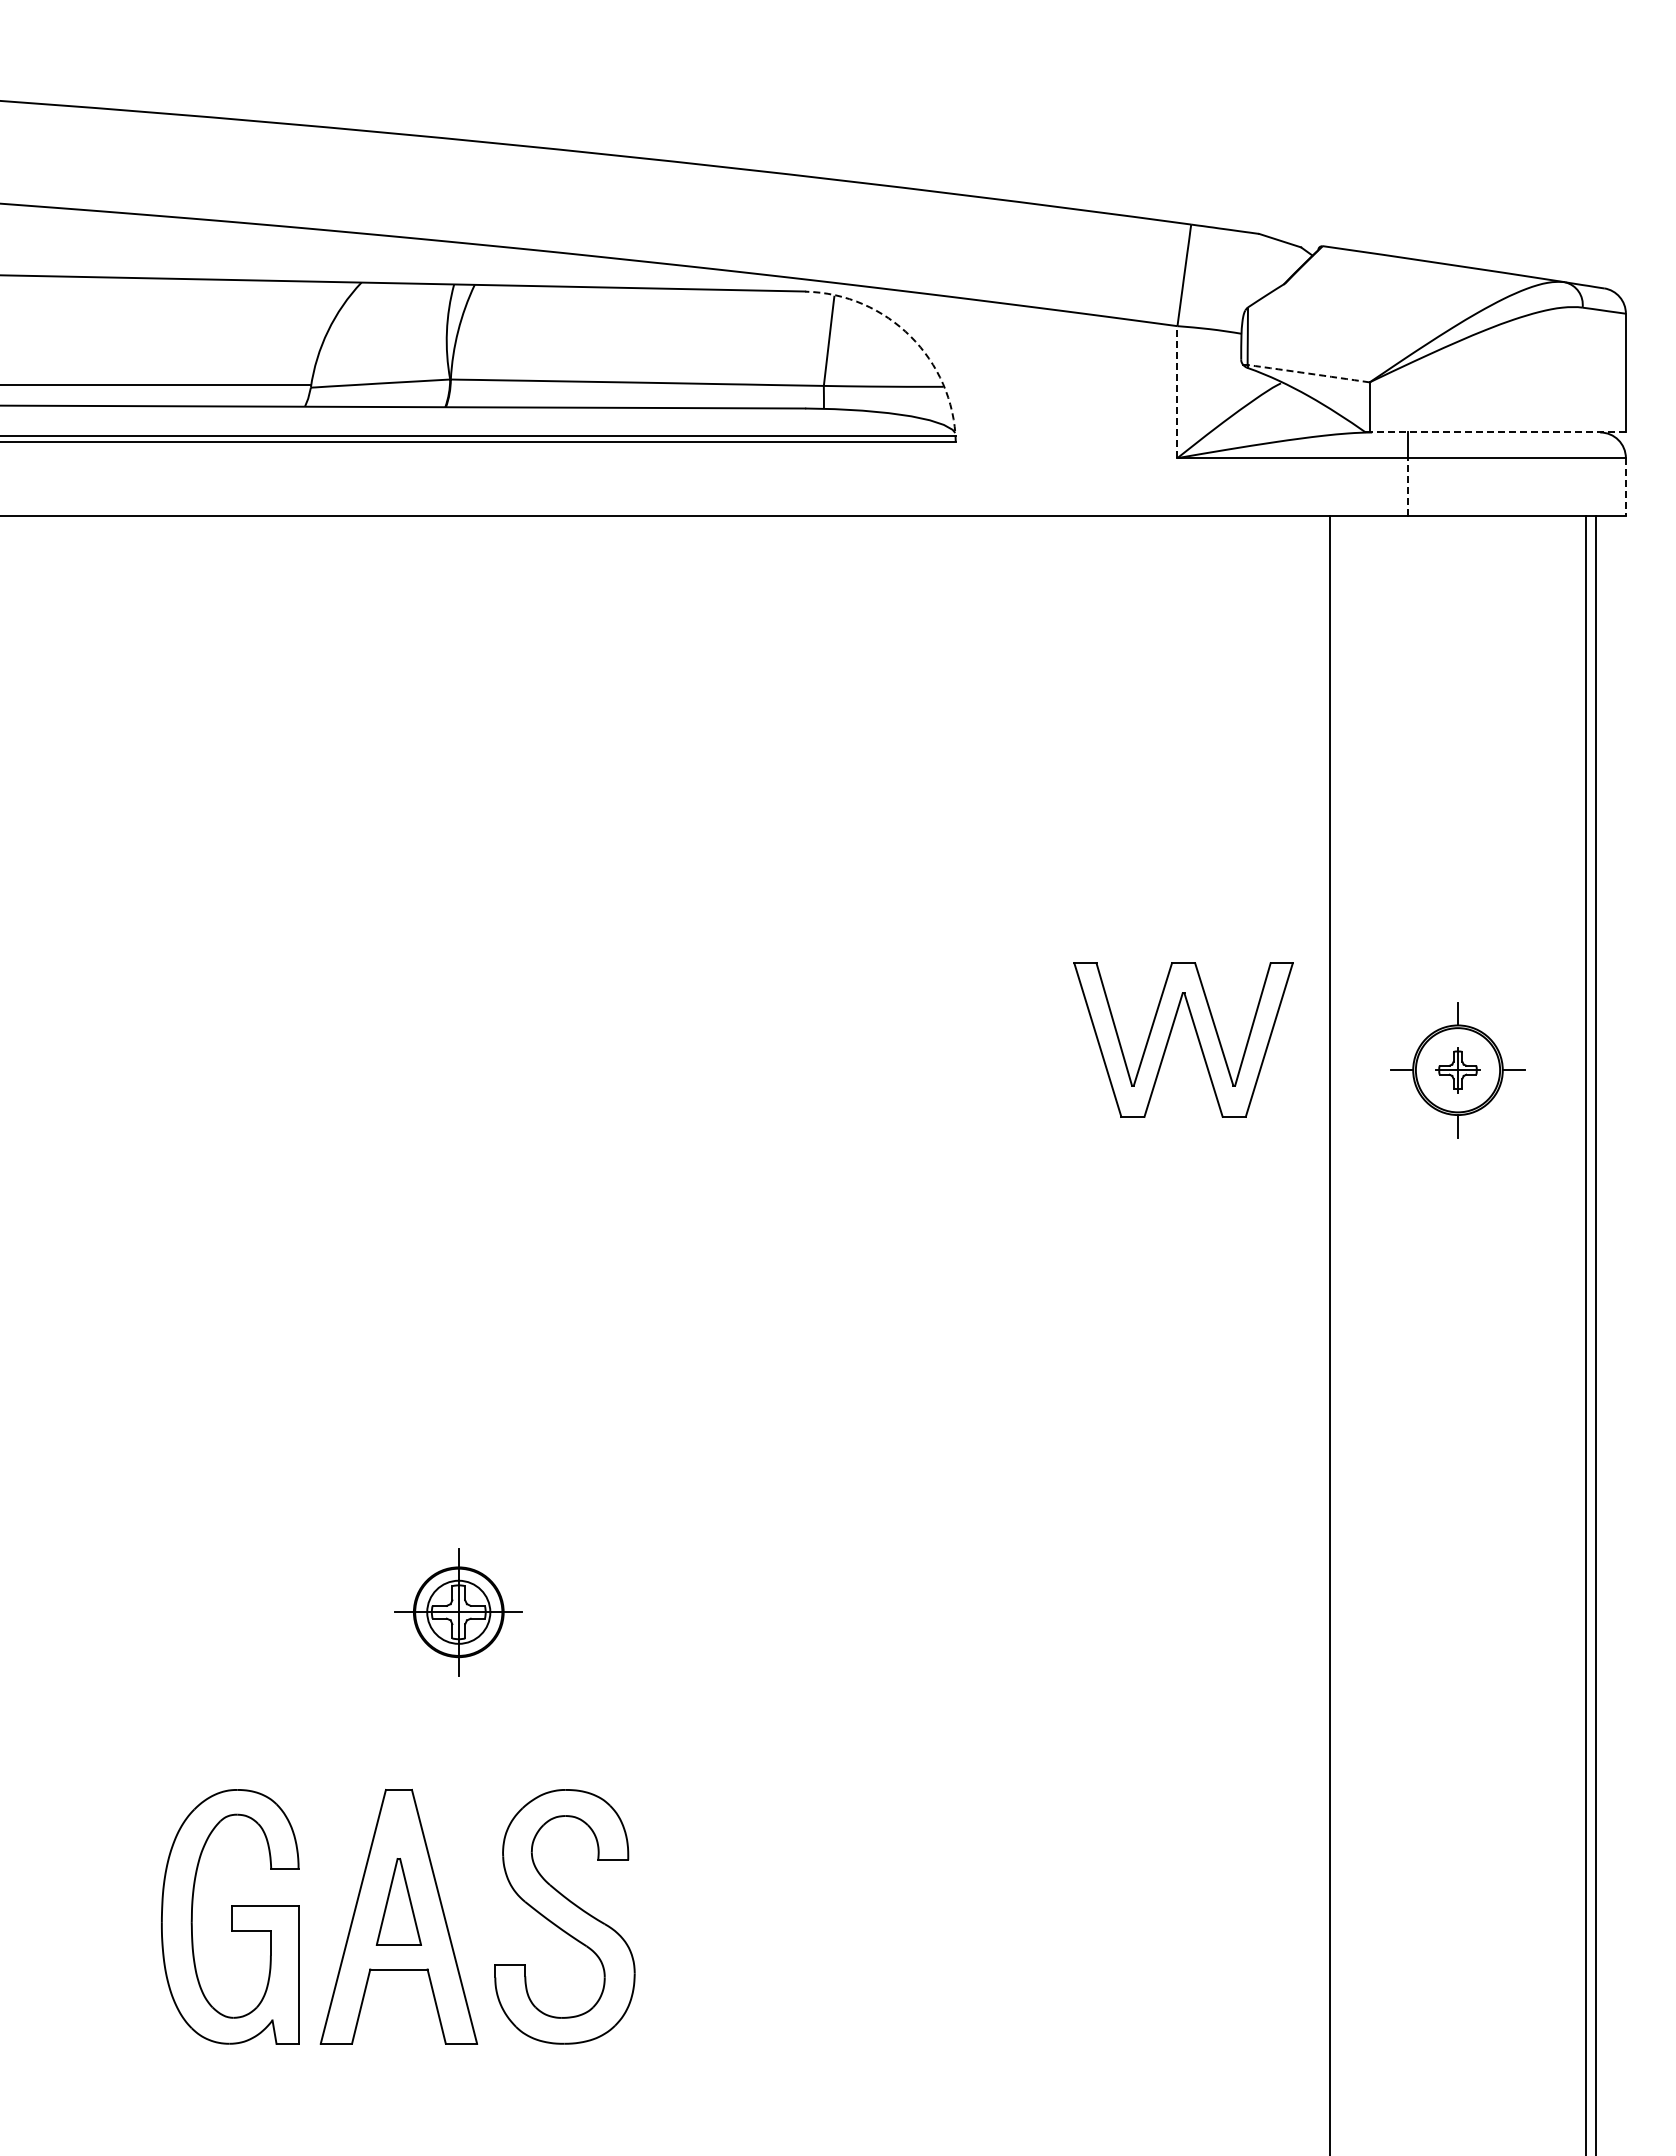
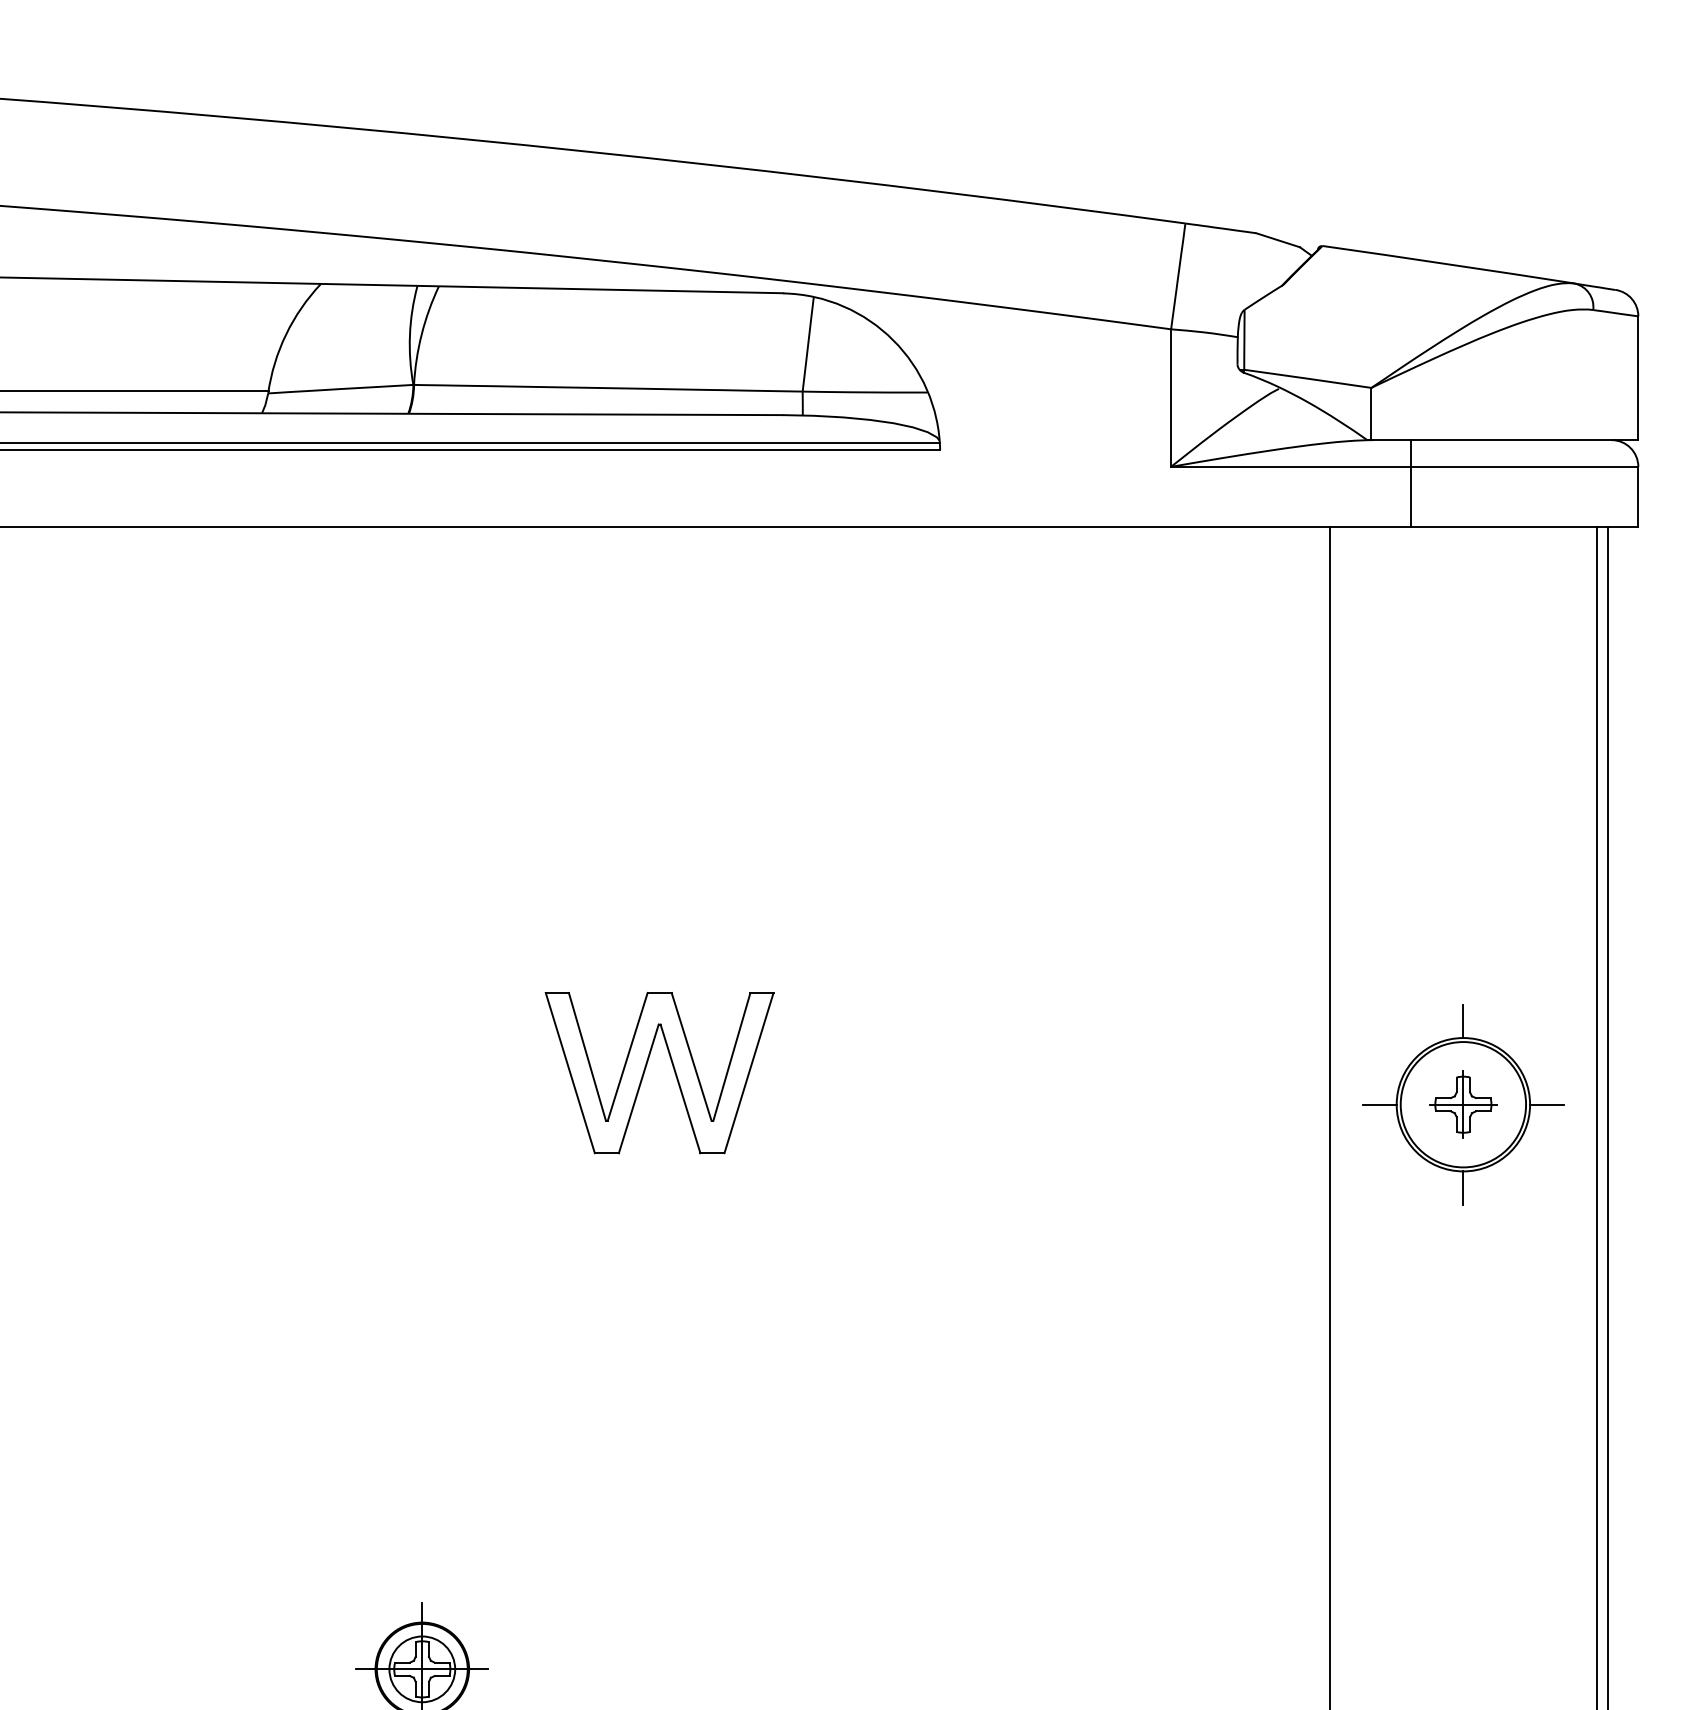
arc: (910, 336) -> (892, 340), dashed -> solid
arc: (1308, 373) -> (1307, 378), dashed -> solid
line: (1177, 392) -> (1171, 398), dashed -> solid
line: (1497, 432) -> (1504, 440), dashed -> solid
line: (1408, 486) -> (1411, 496), dashed -> solid
line: (1625, 486) -> (1637, 496), dashed -> solid
part: (1170, 1036) -> (646, 1069), moved
part: (1457, 1069) -> (1462, 1103), size x1.43

